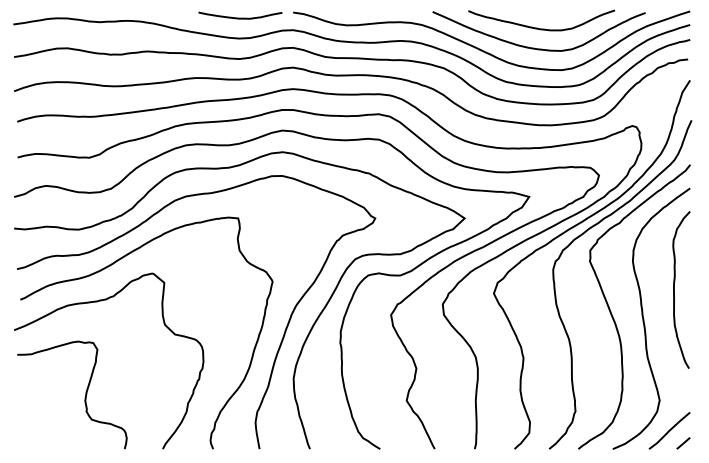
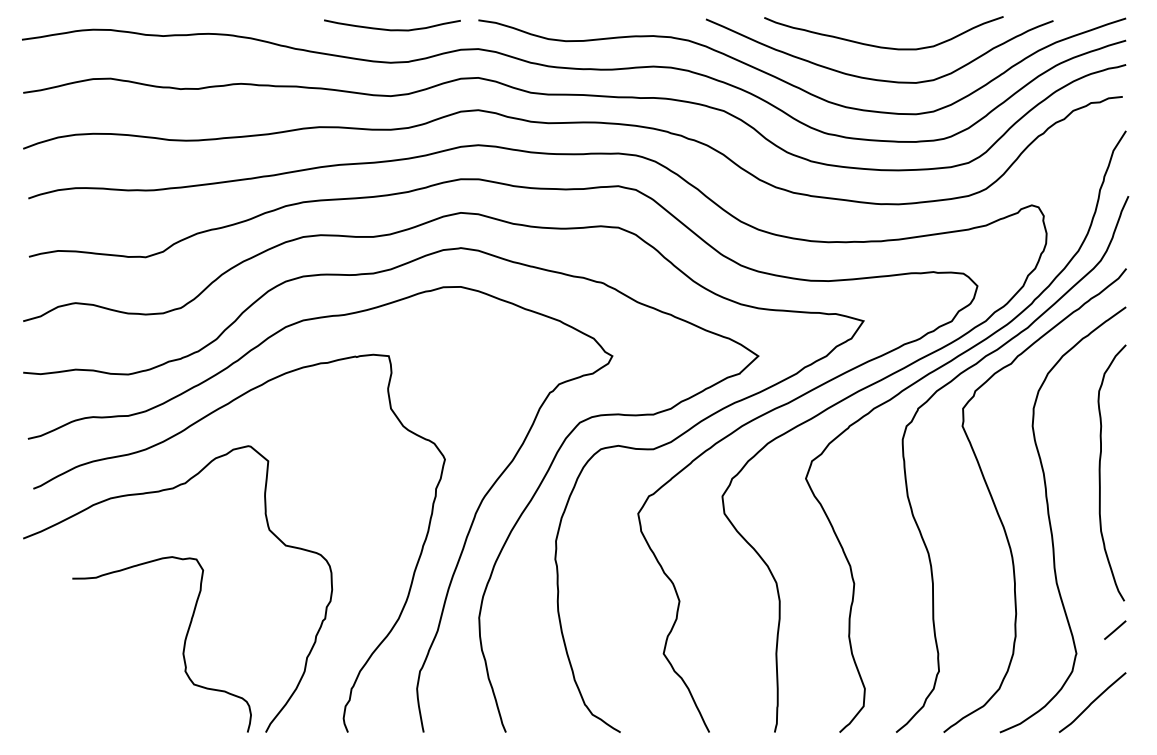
curve: (84, 397) -> (182, 648), moved
line: (683, 443) -> (1115, 630), moved

